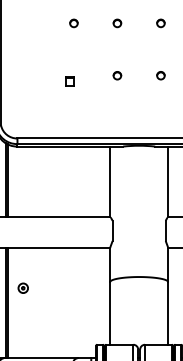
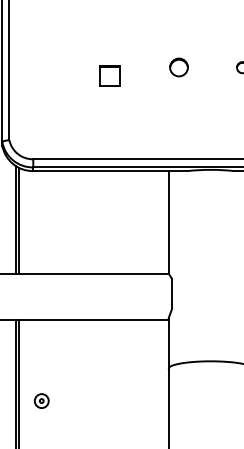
part: (117, 75) -> (179, 67), size x1.6
part: (69, 81) -> (109, 76), size x1.6
part: (22, 287) -> (40, 399), moved

